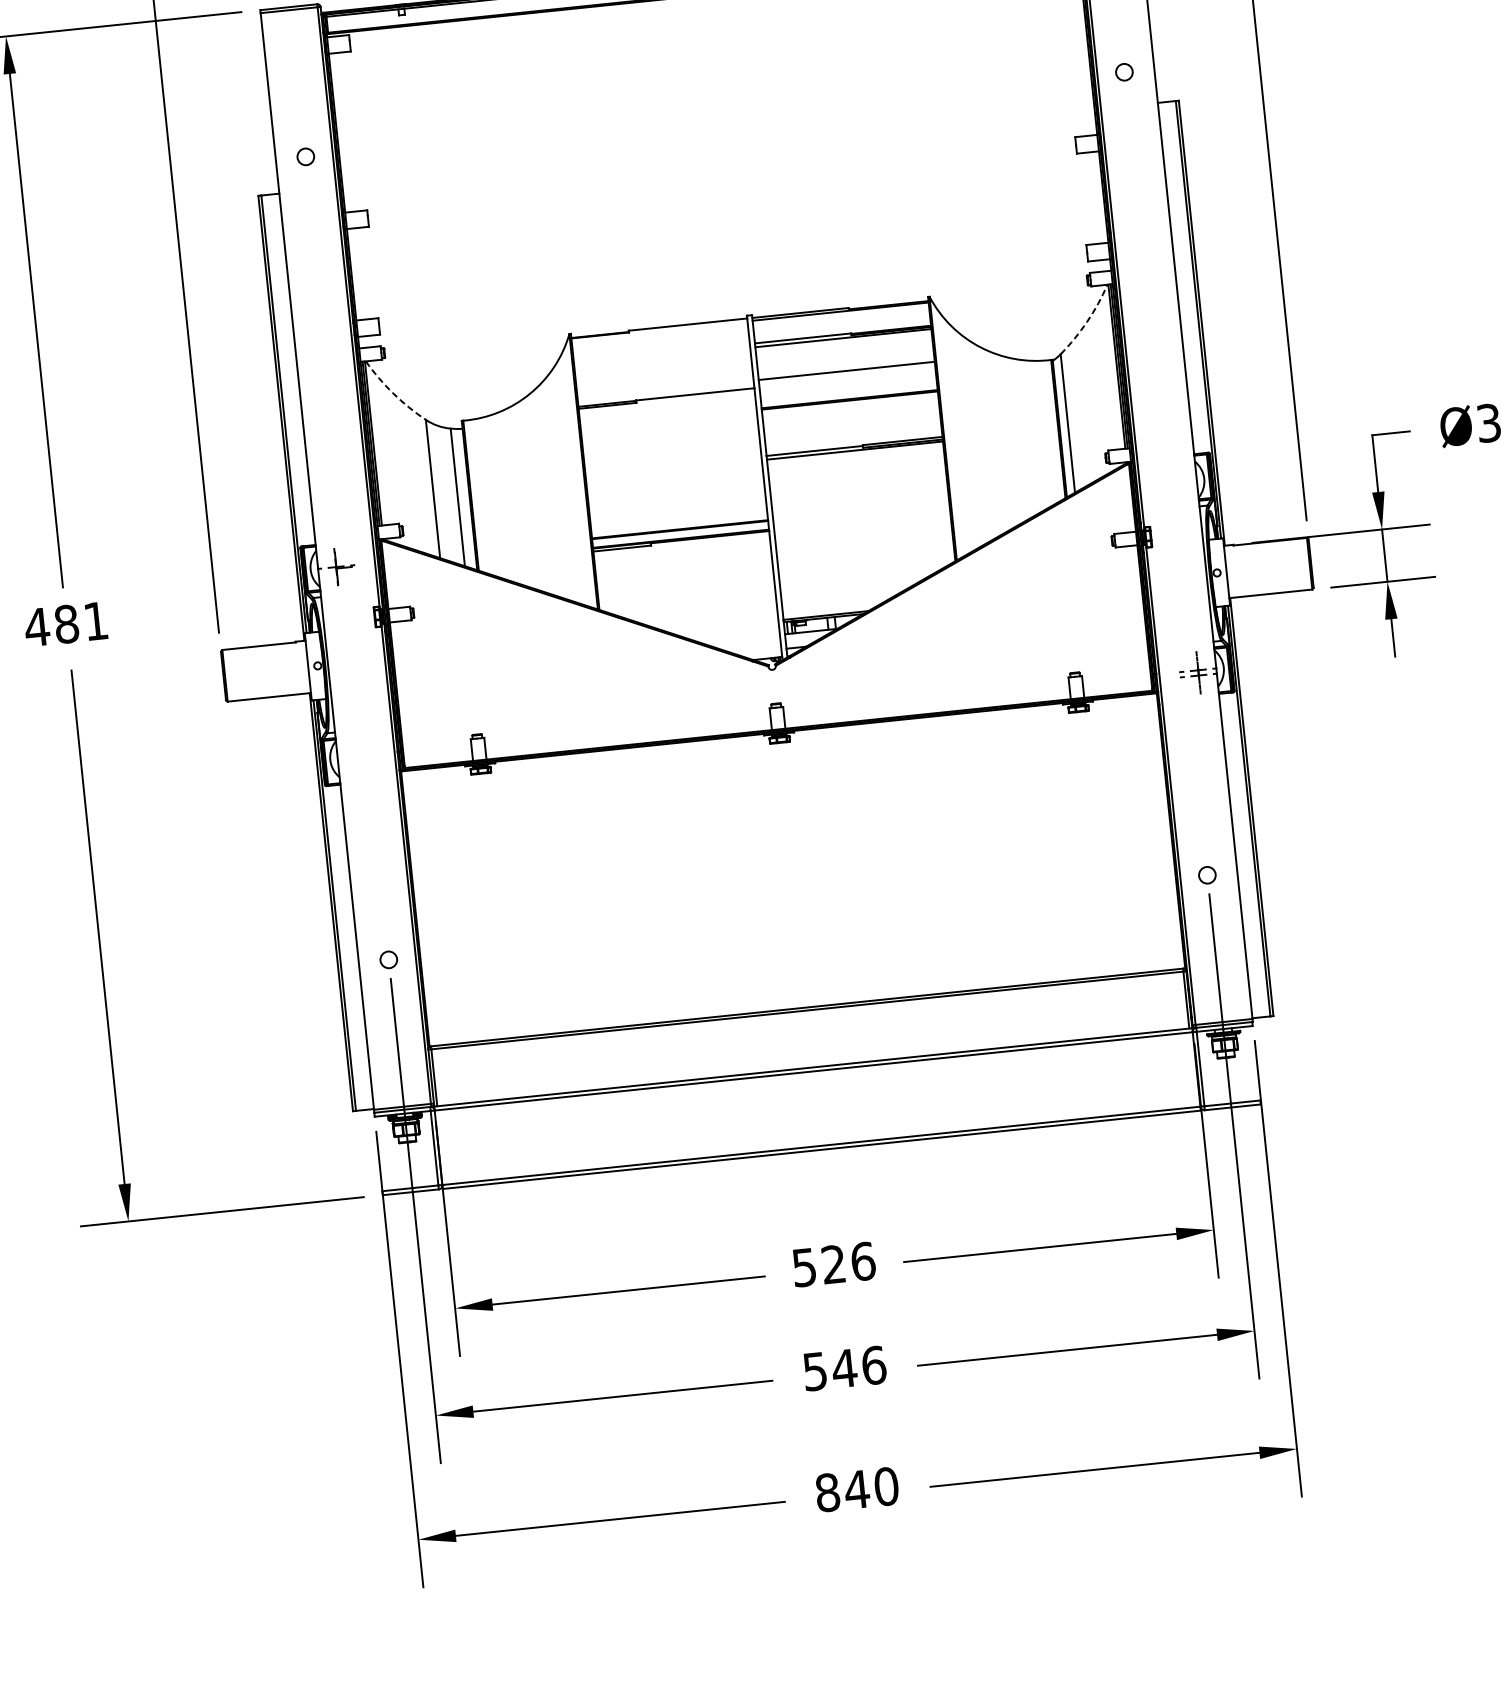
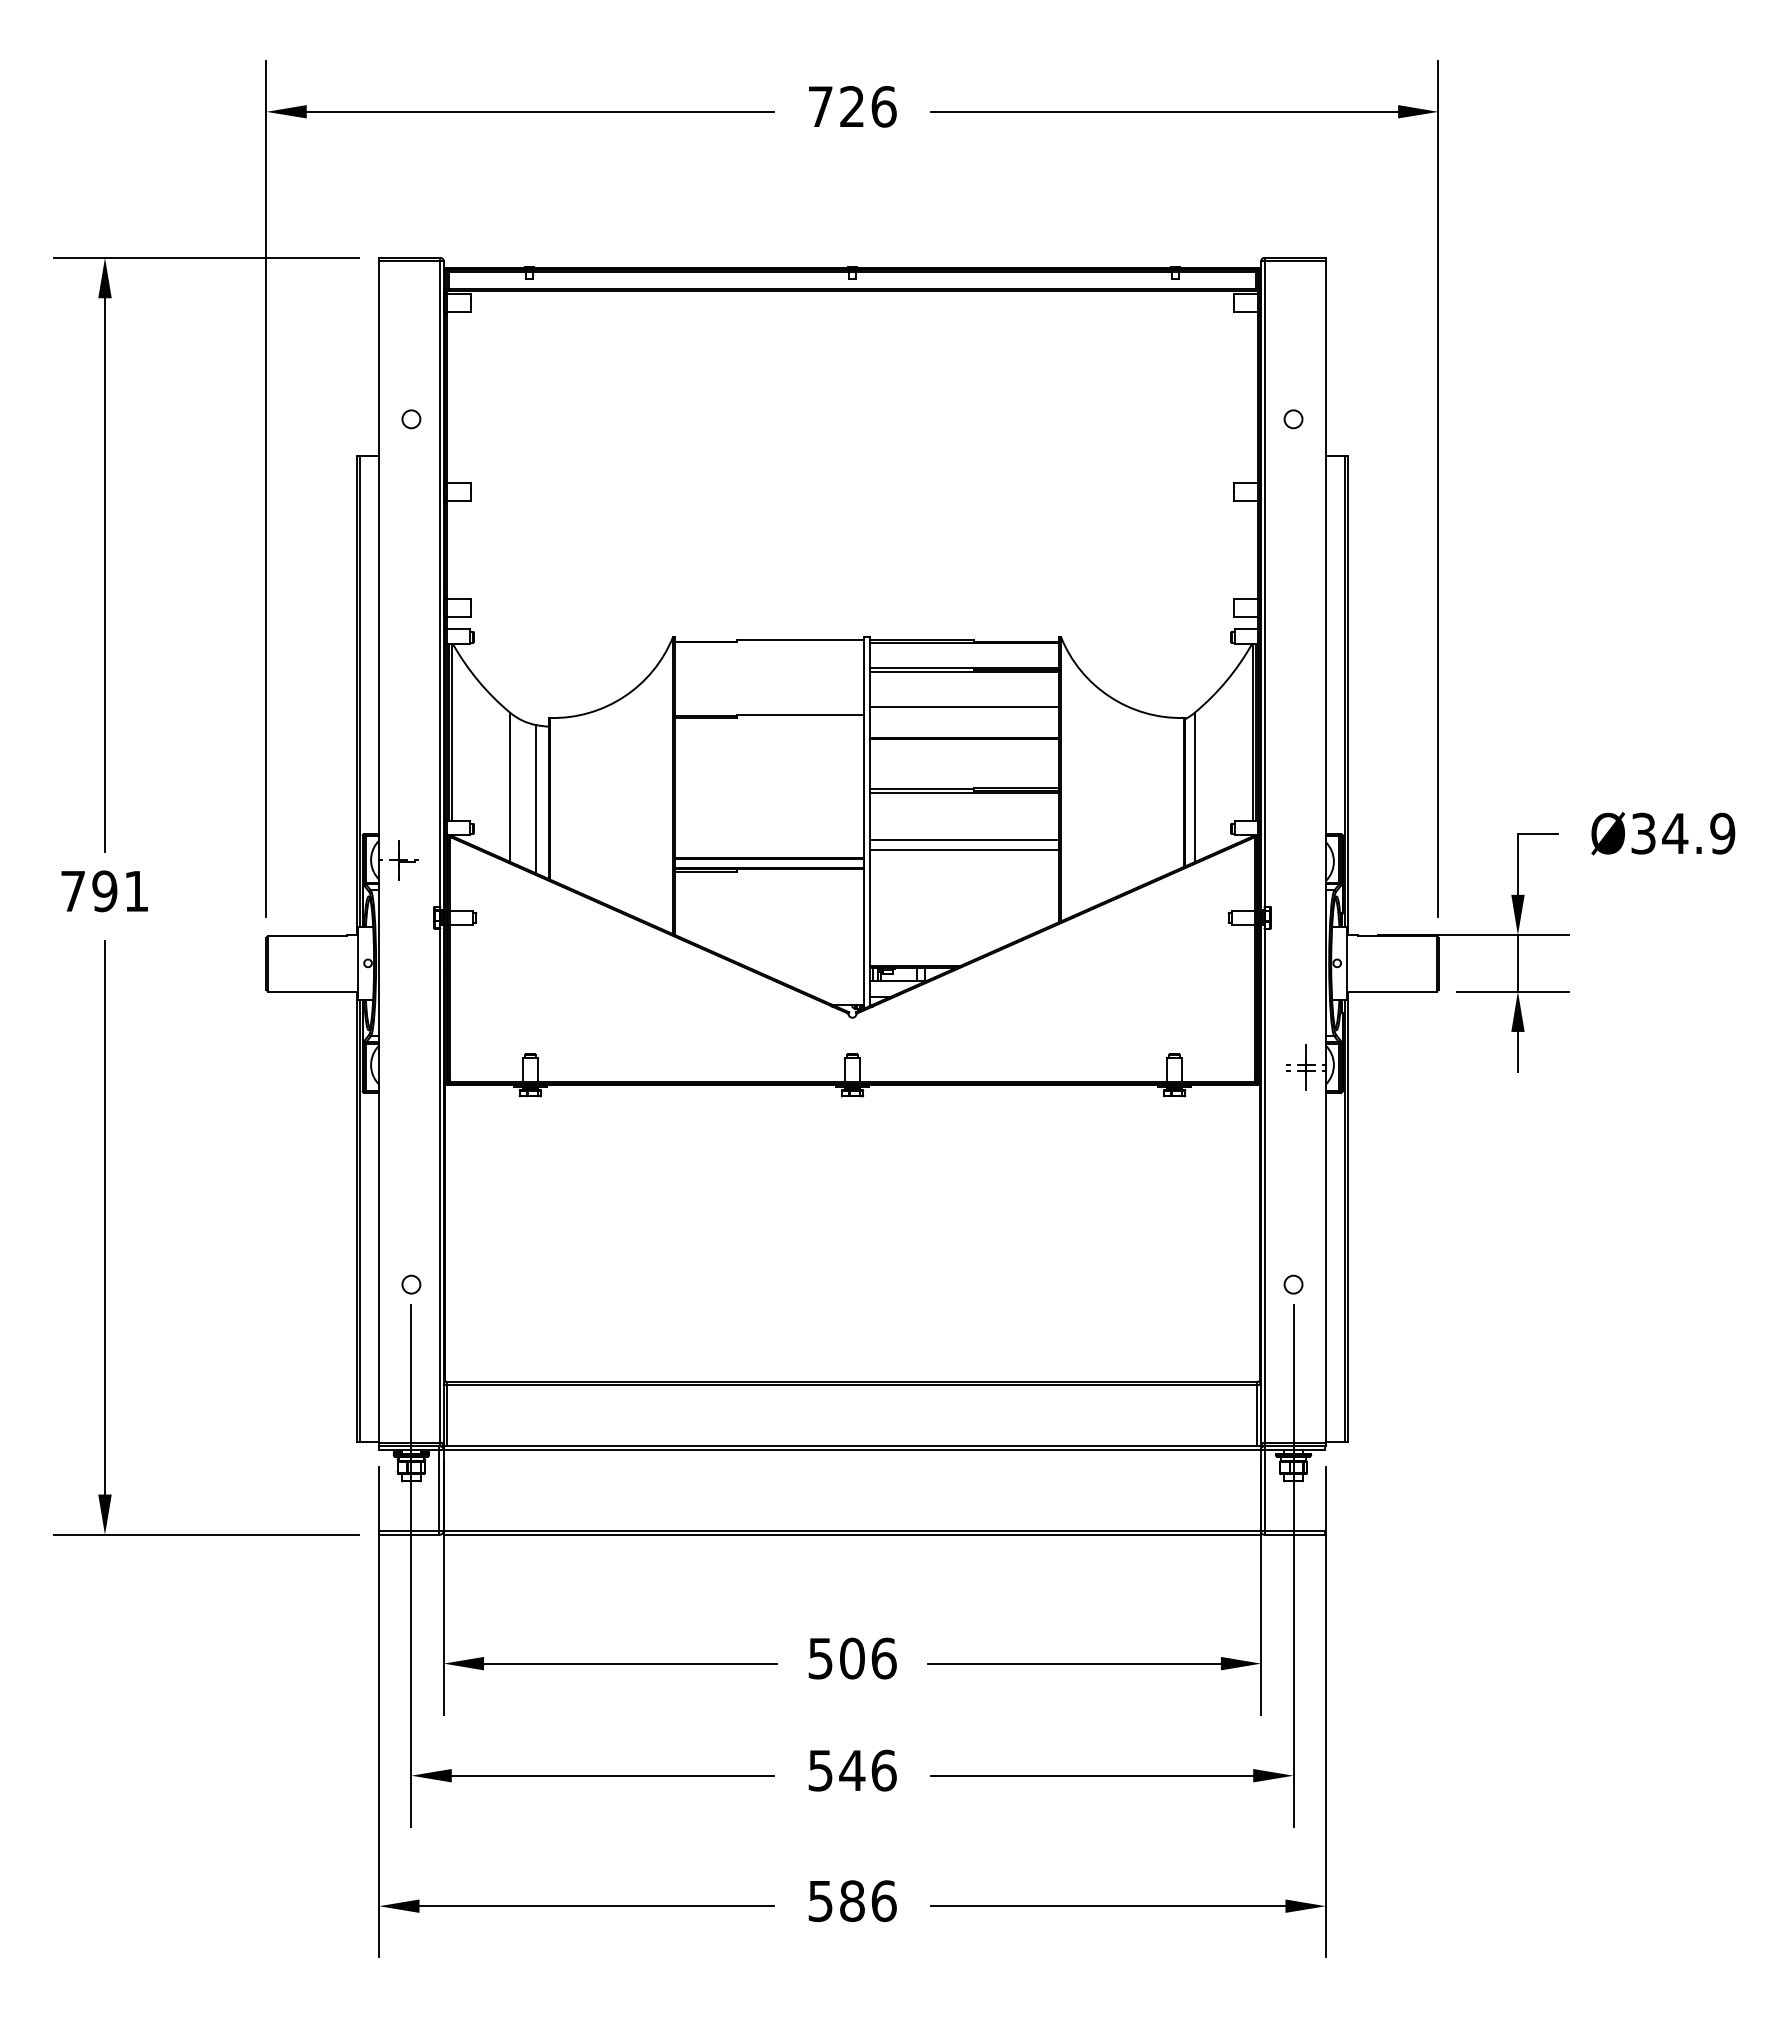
arc: (1087, 322) -> (1226, 681), dashed -> solid
arc: (393, 393) -> (478, 681), dashed -> solid
line: (859, 493) -> (964, 839), added
line: (860, 503) -> (964, 849), added
text: (51, 626) -> (88, 891), 481 -> 791
text: (833, 1264) -> (852, 1658), 526 -> 506
text: (857, 1489) -> (852, 1901), 840 -> 586

